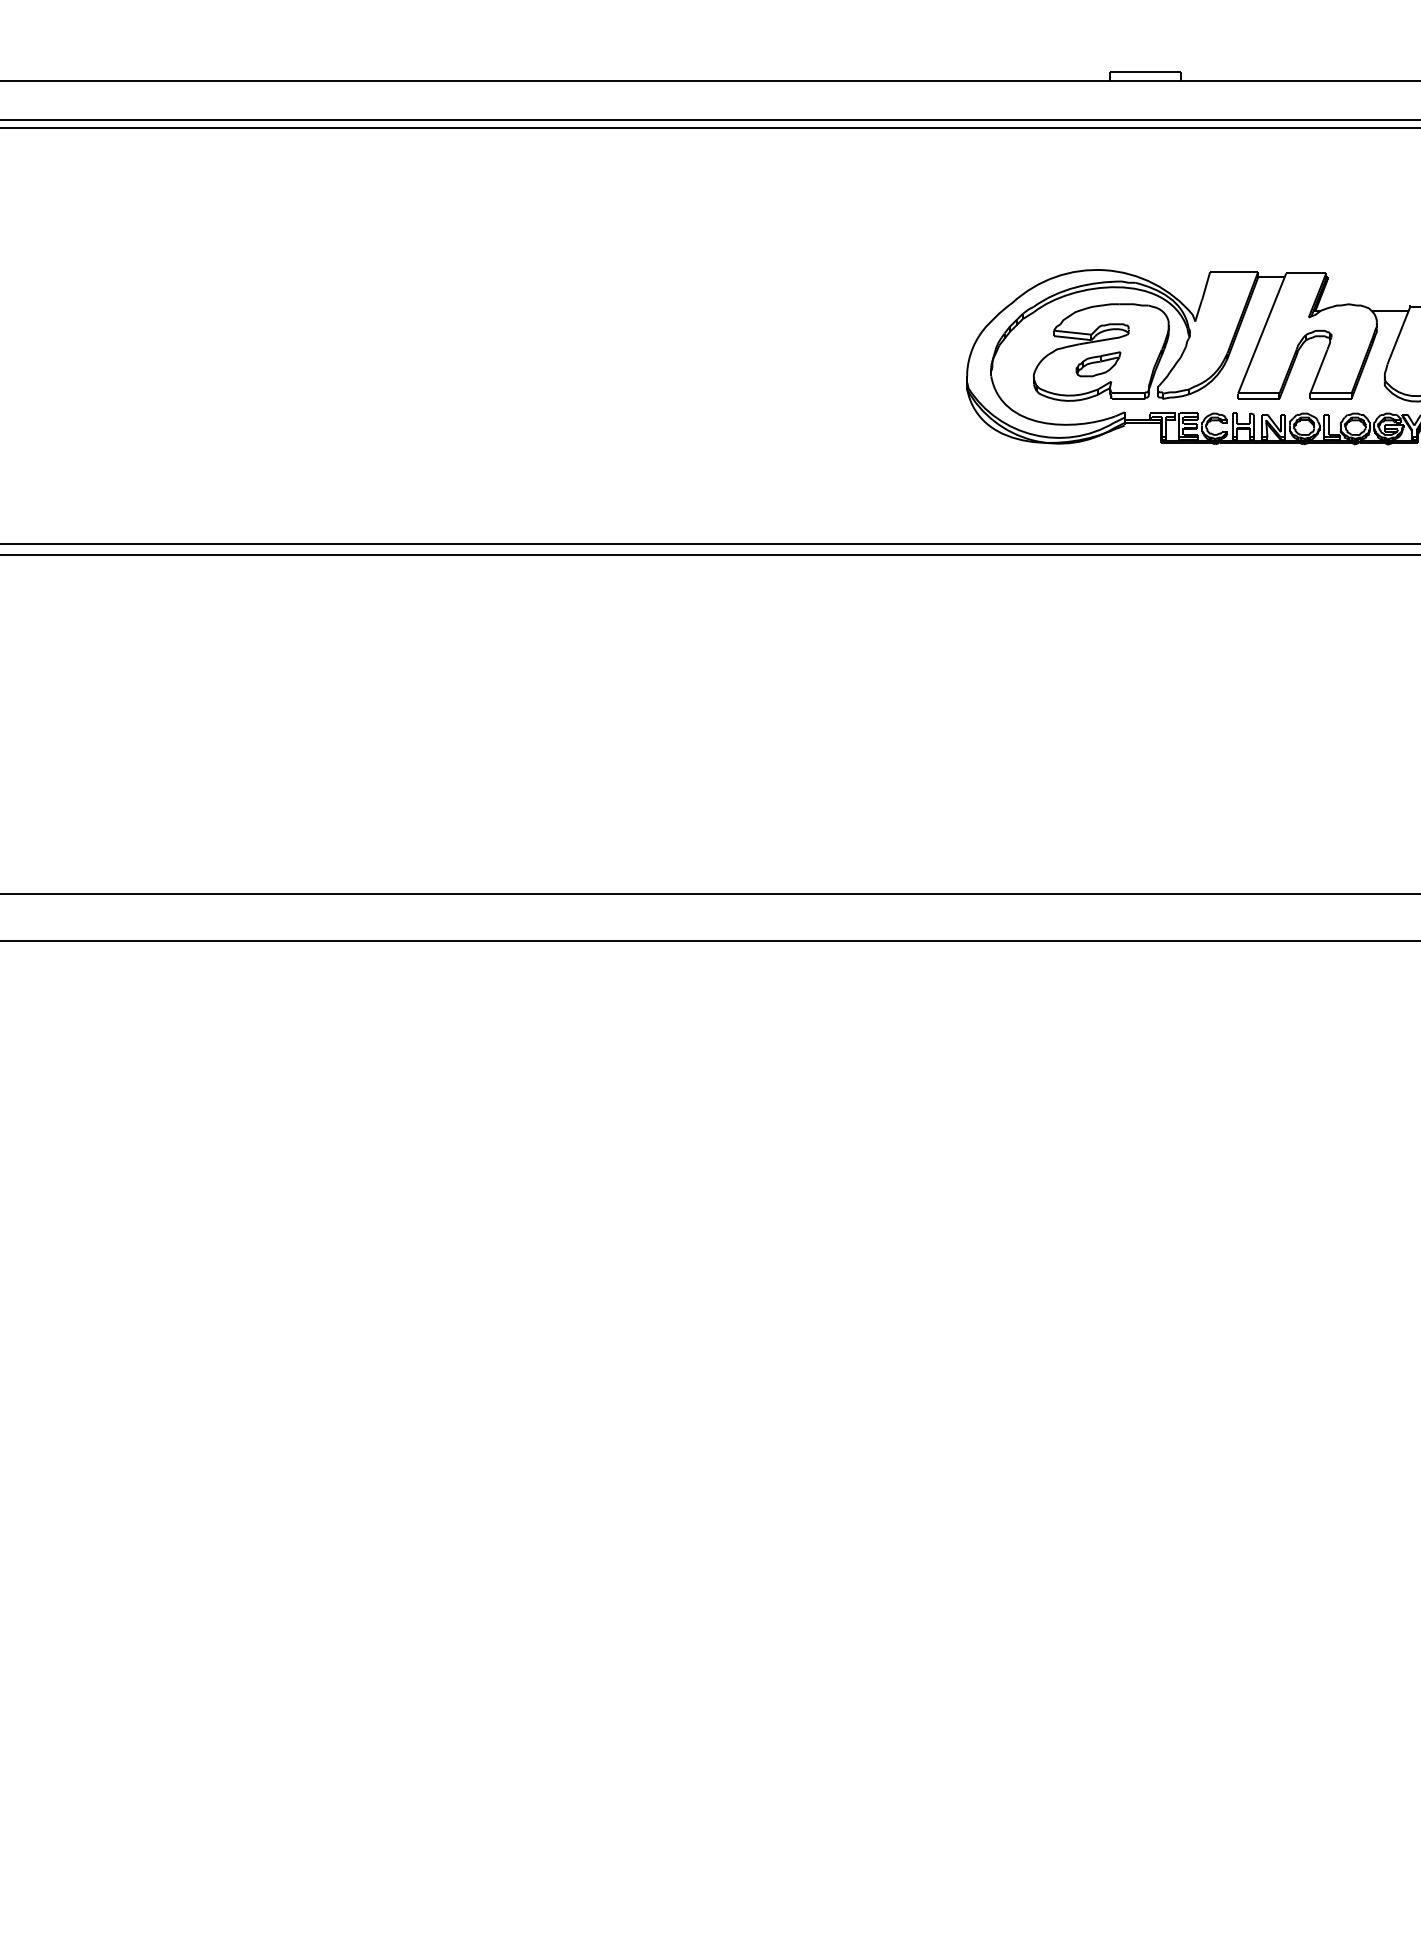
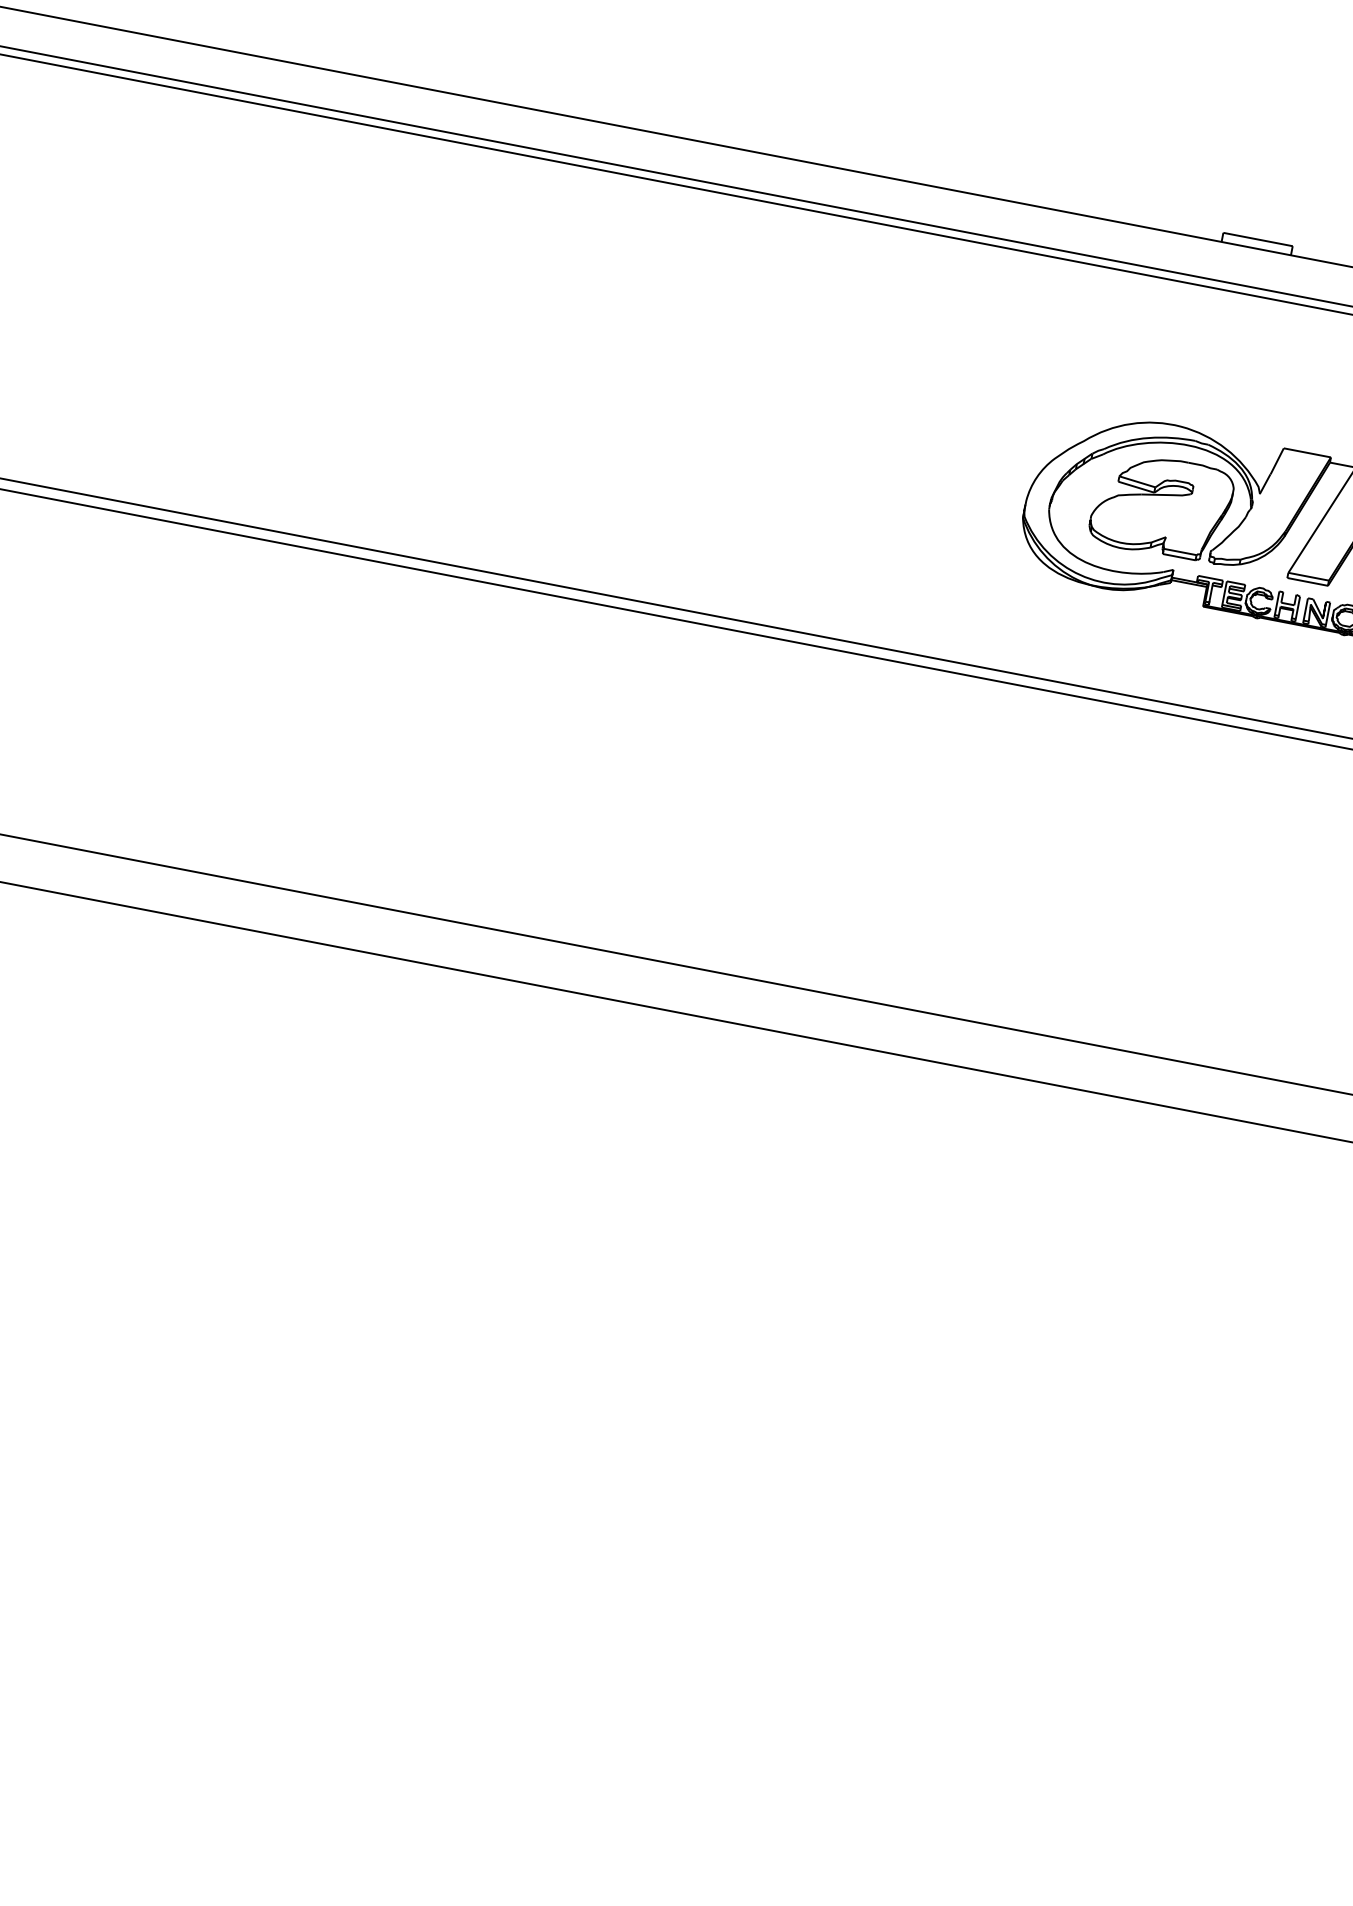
part: (1098, 364) -> (1156, 517), removed

